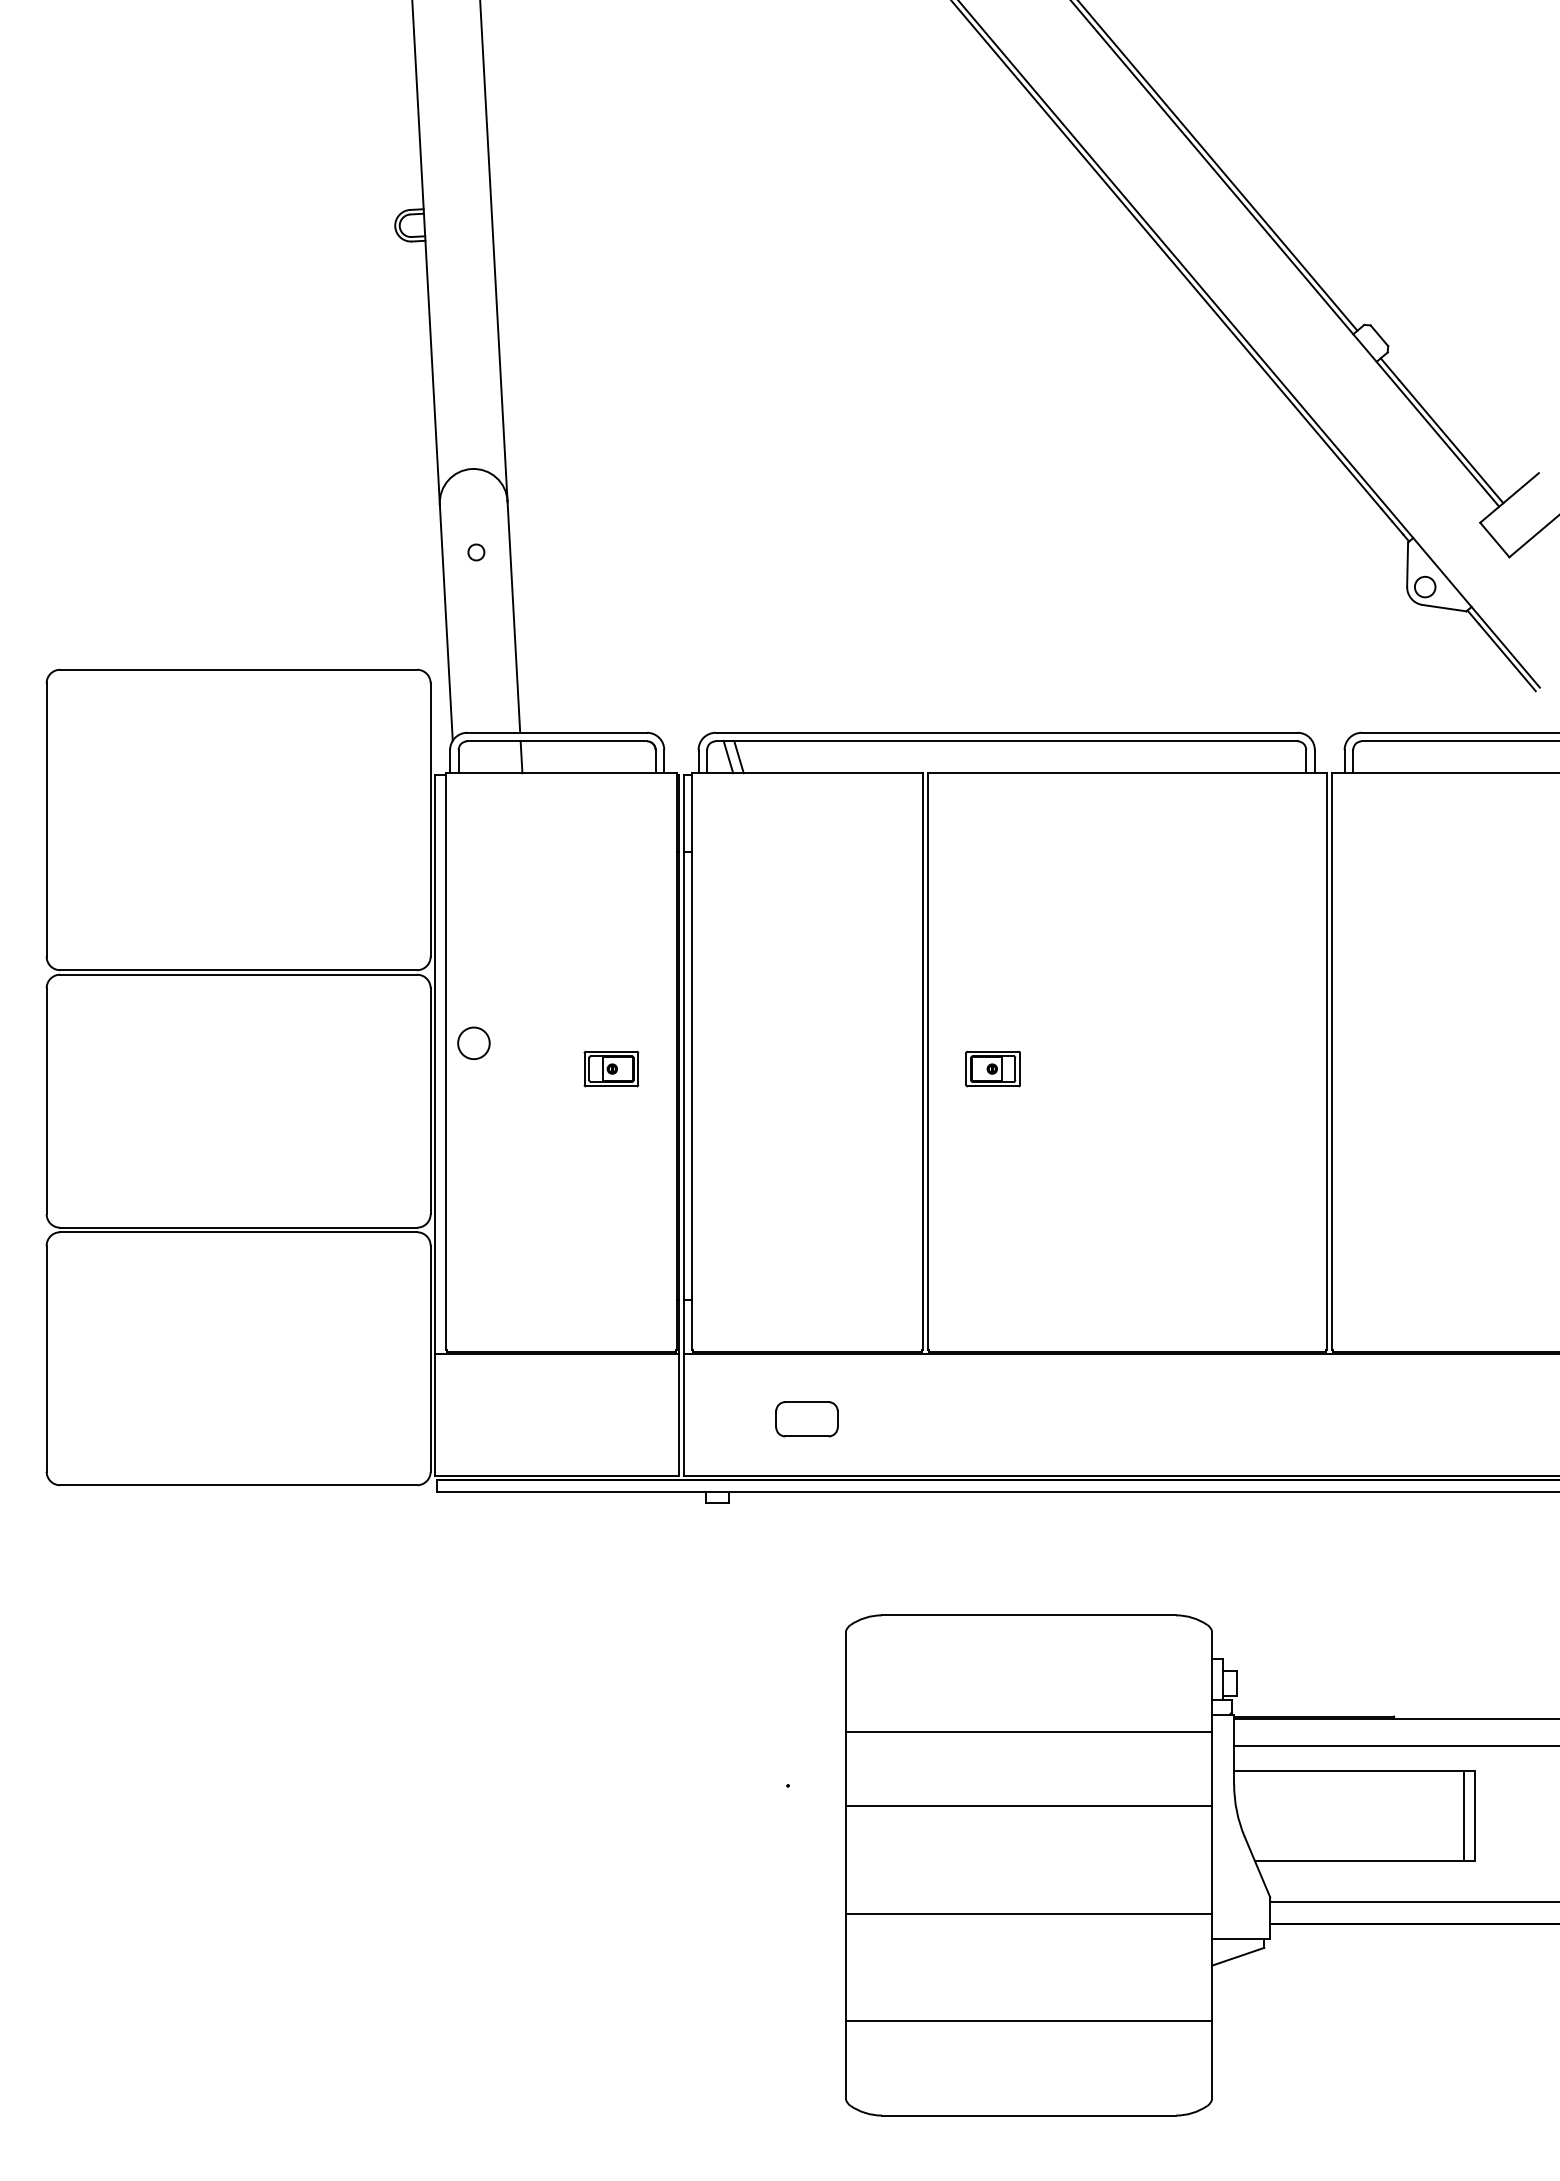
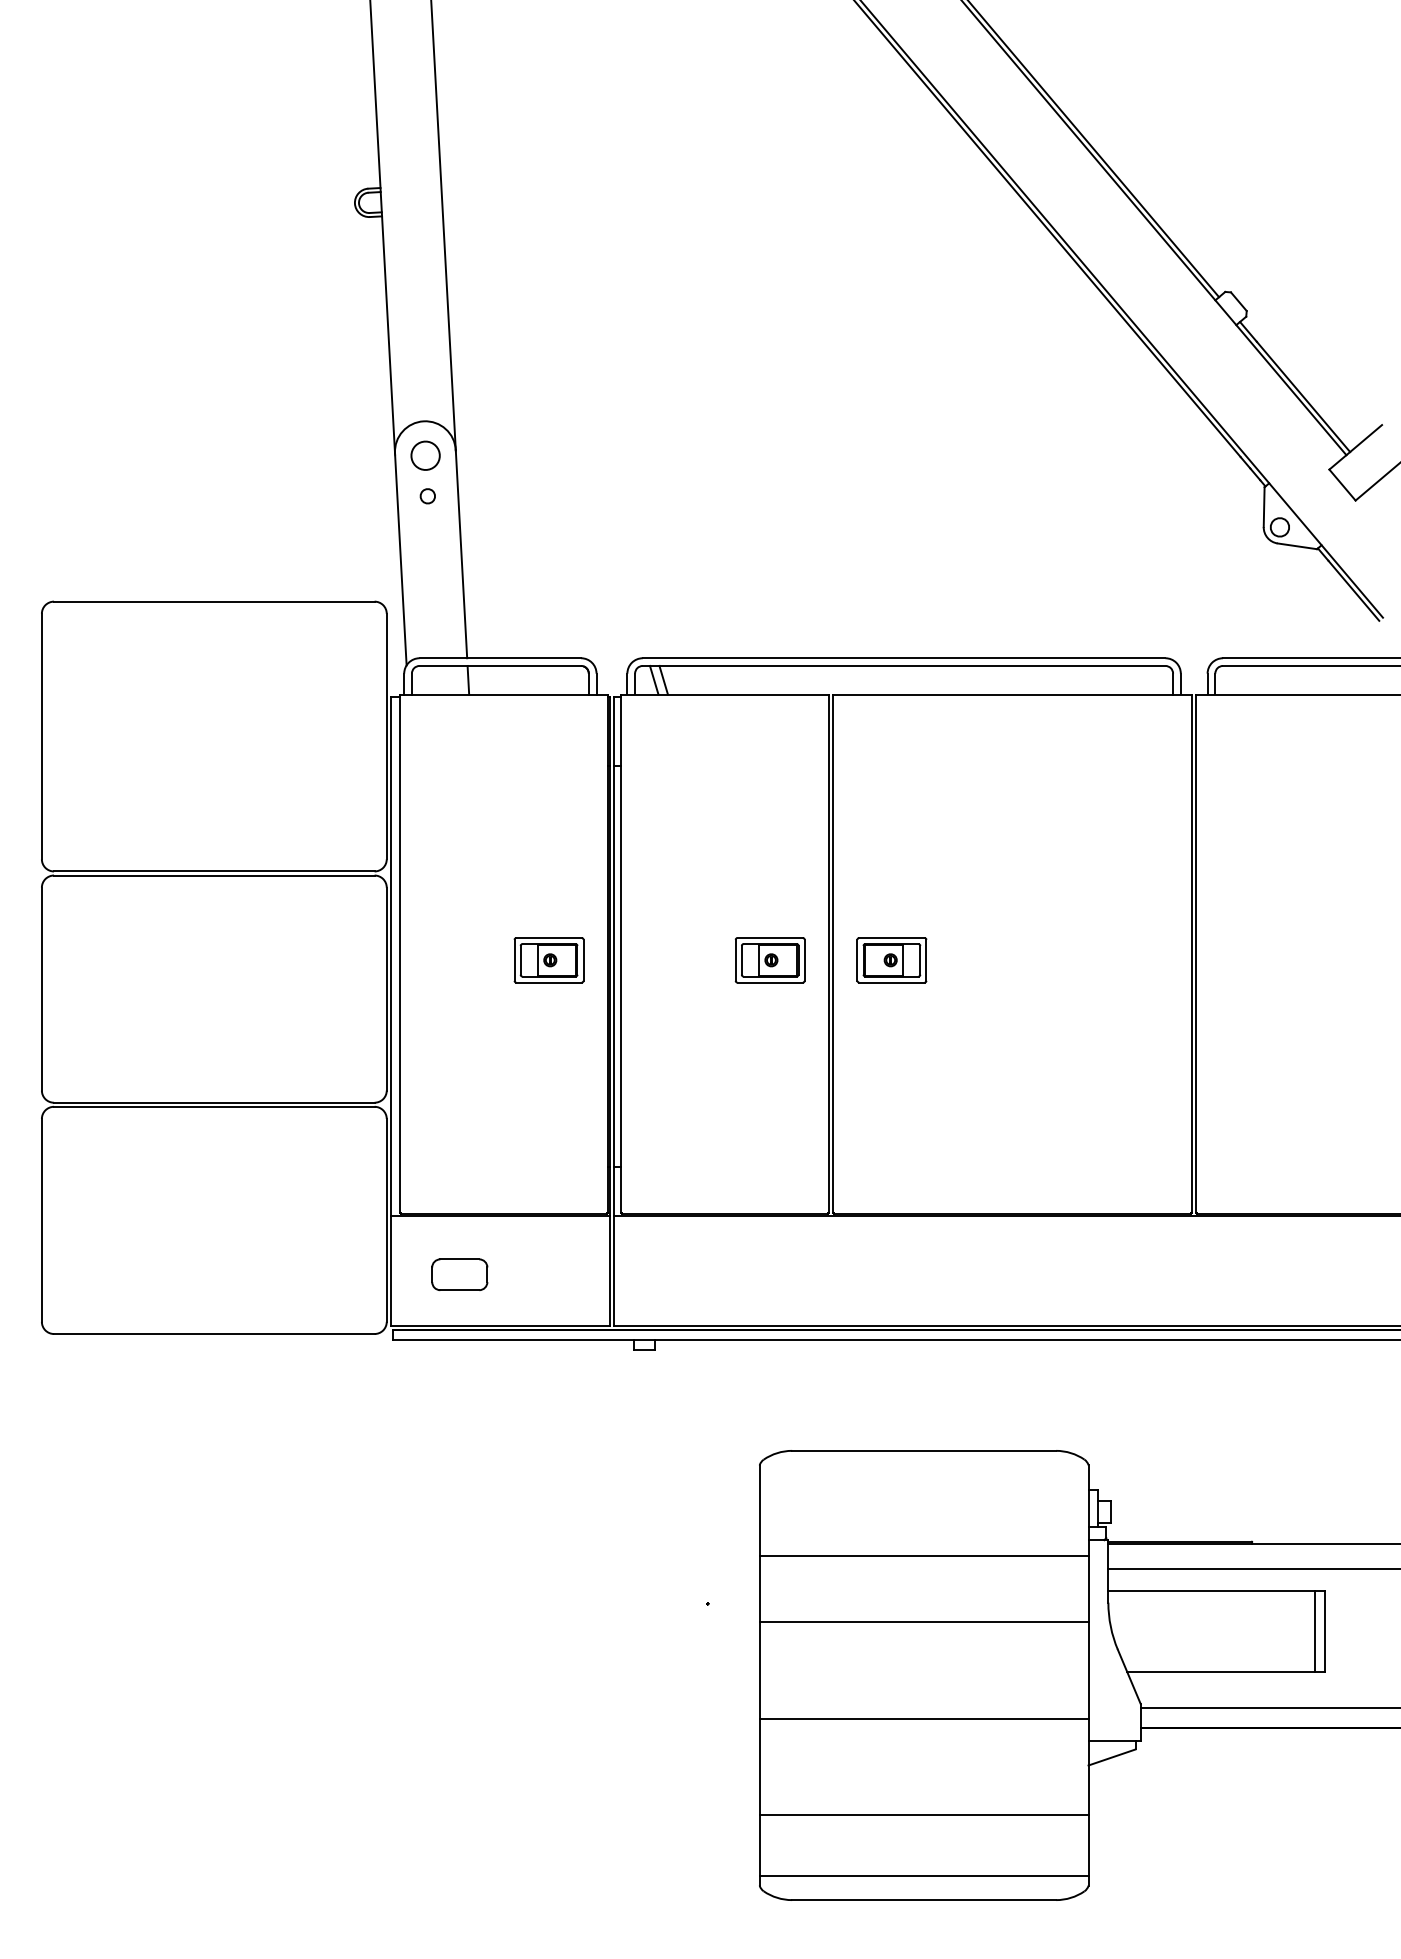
part: (473, 1042) -> (425, 455), moved
part: (611, 1068) -> (549, 959), size x1.43
part: (857, 1068) -> (770, 959), added
part: (993, 1068) -> (892, 959), size x1.43
part: (806, 1419) -> (459, 1274), moved
line: (1028, 2088) -> (923, 1875), added

